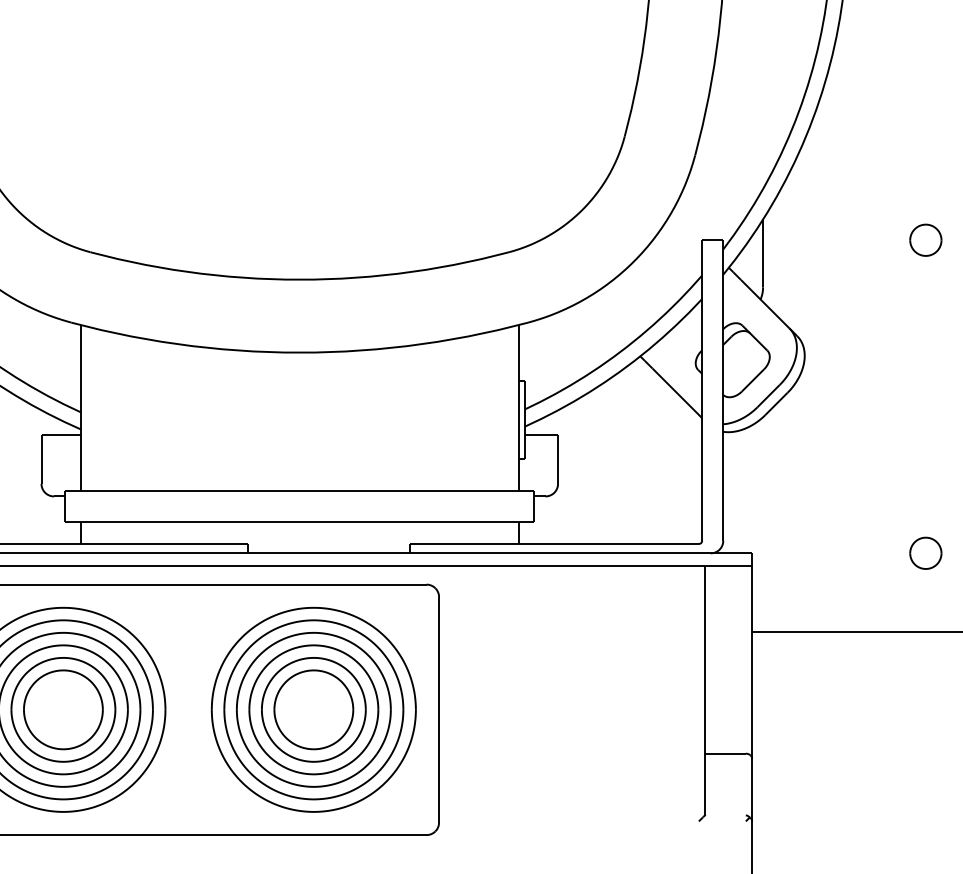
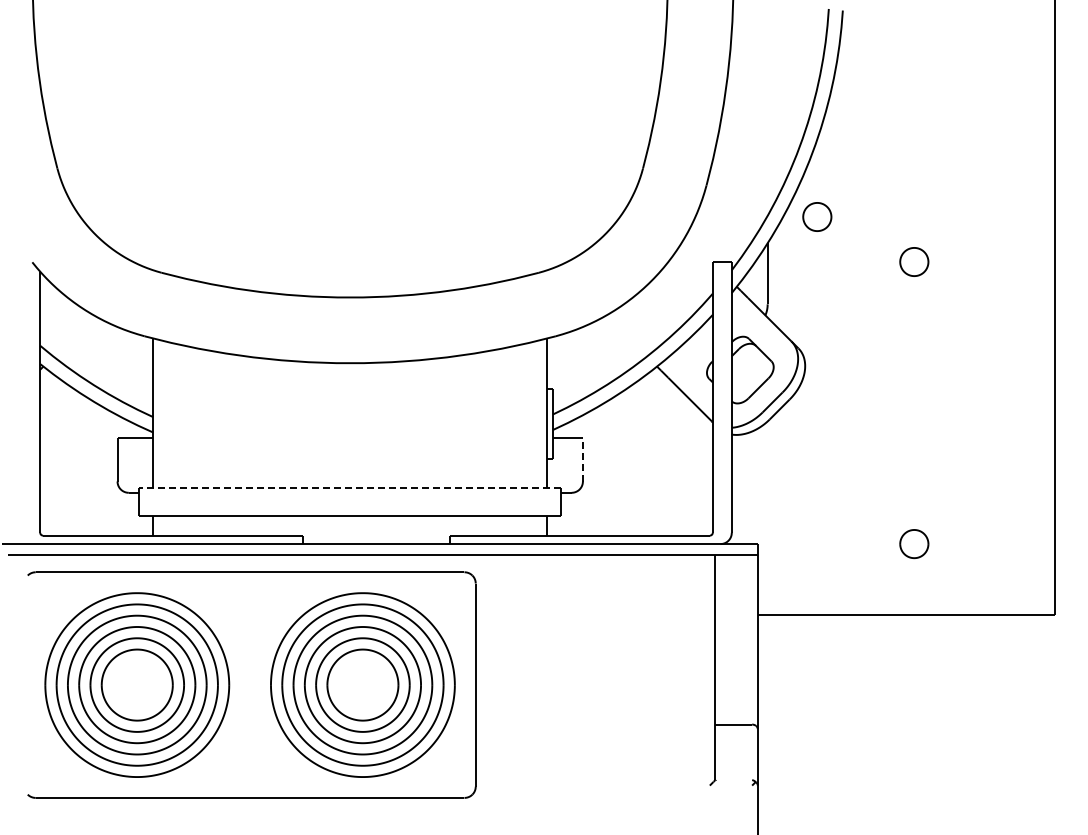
part: (818, 189) -> (817, 216), added
line: (557, 459) -> (582, 459), solid -> dashed
line: (298, 490) -> (349, 487), solid -> dashed

